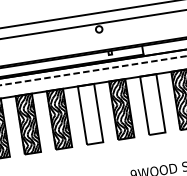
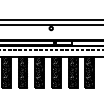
hatch: (151, 103) -> (72, 71), added
hatch: (89, 113) -> (39, 71), added

